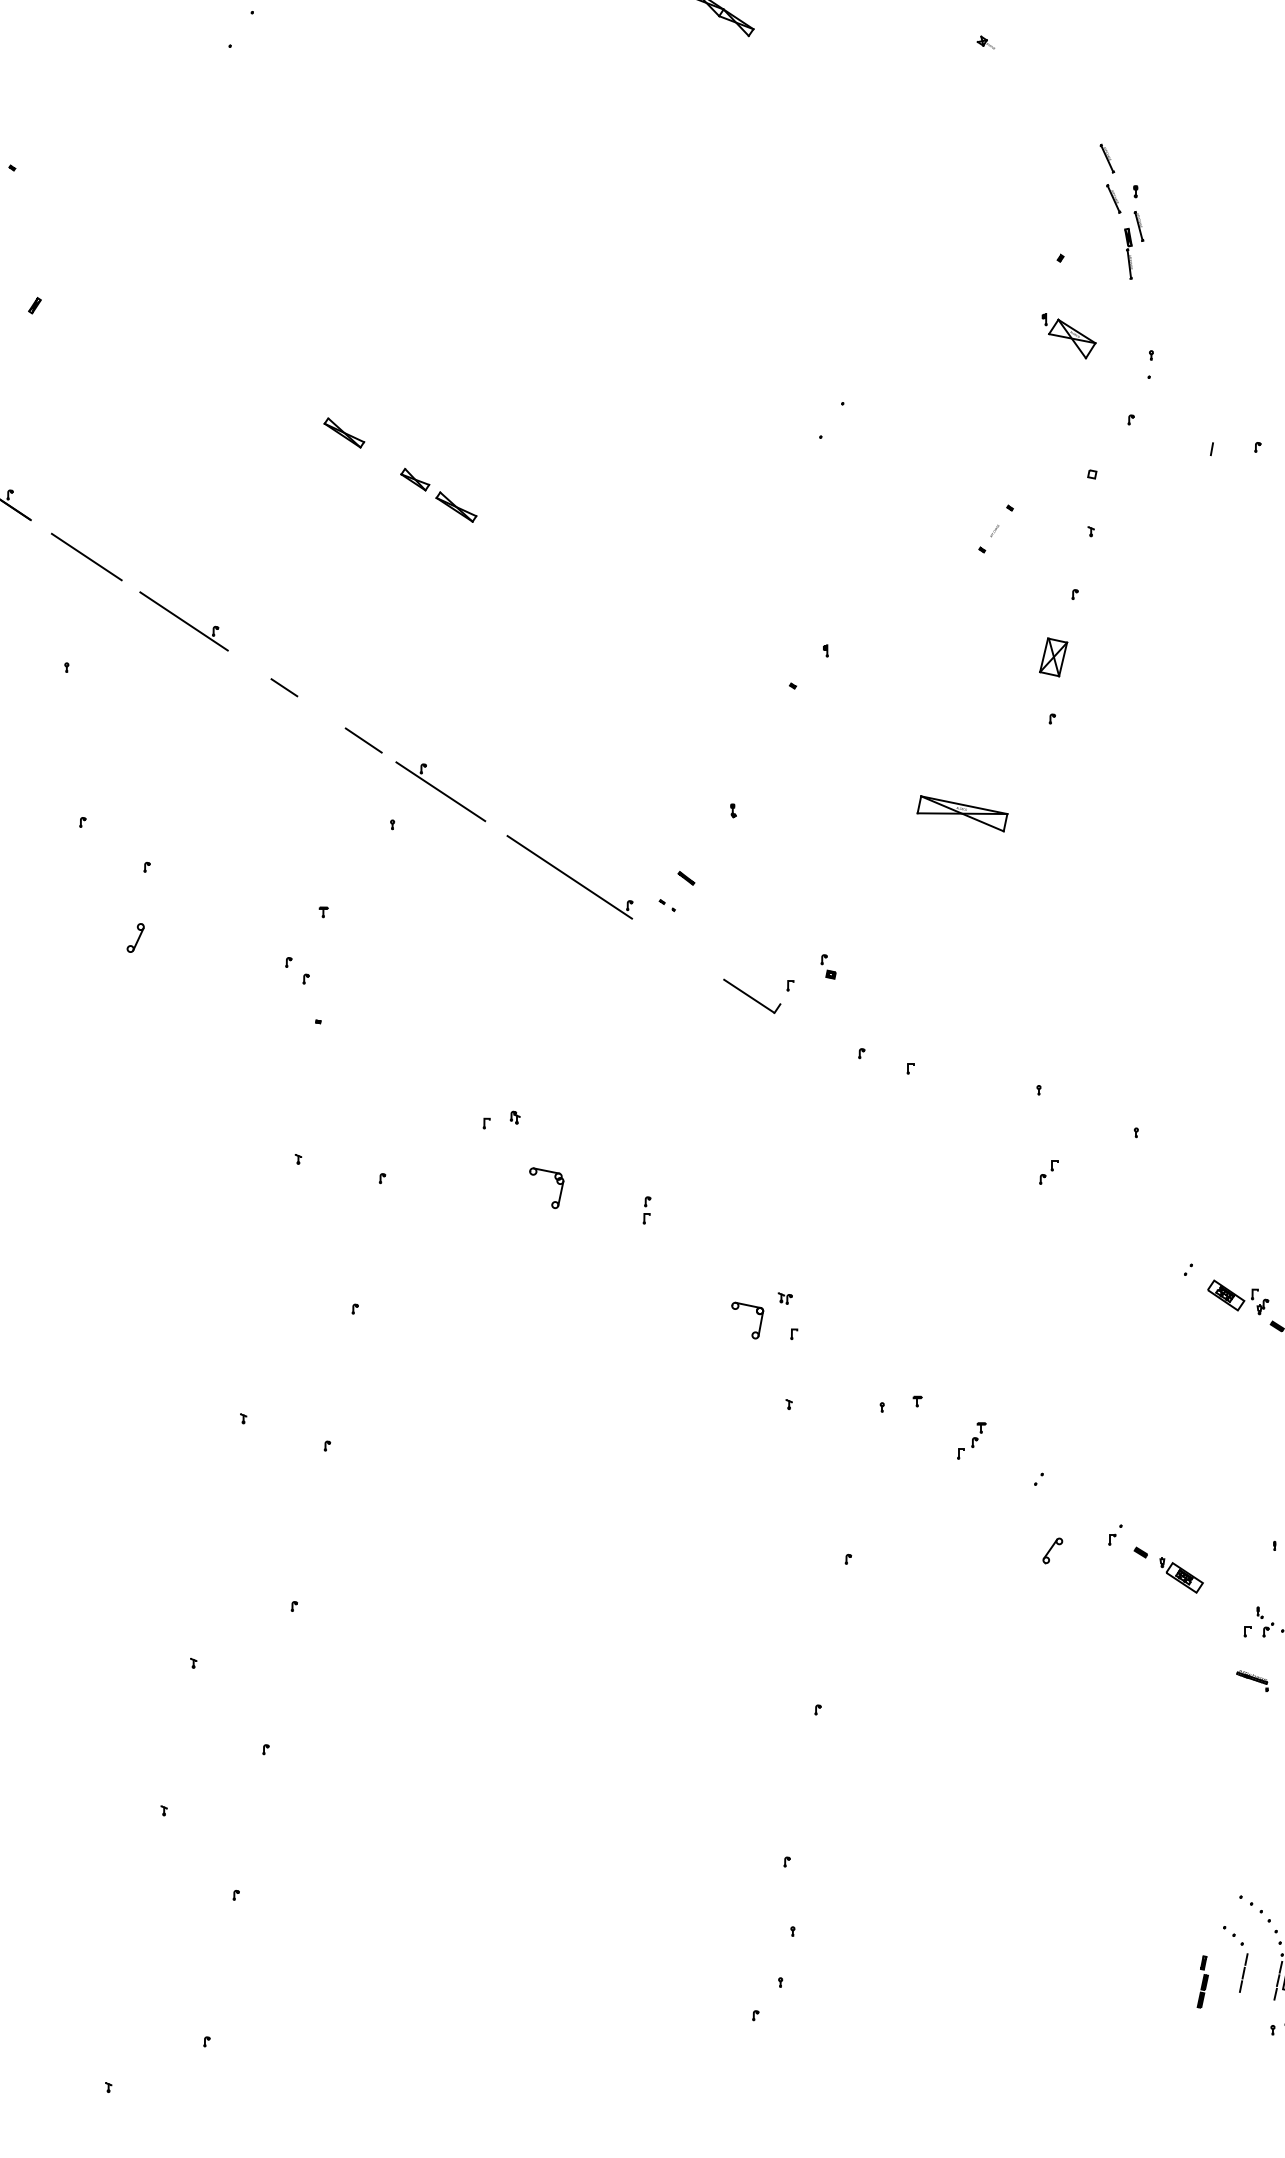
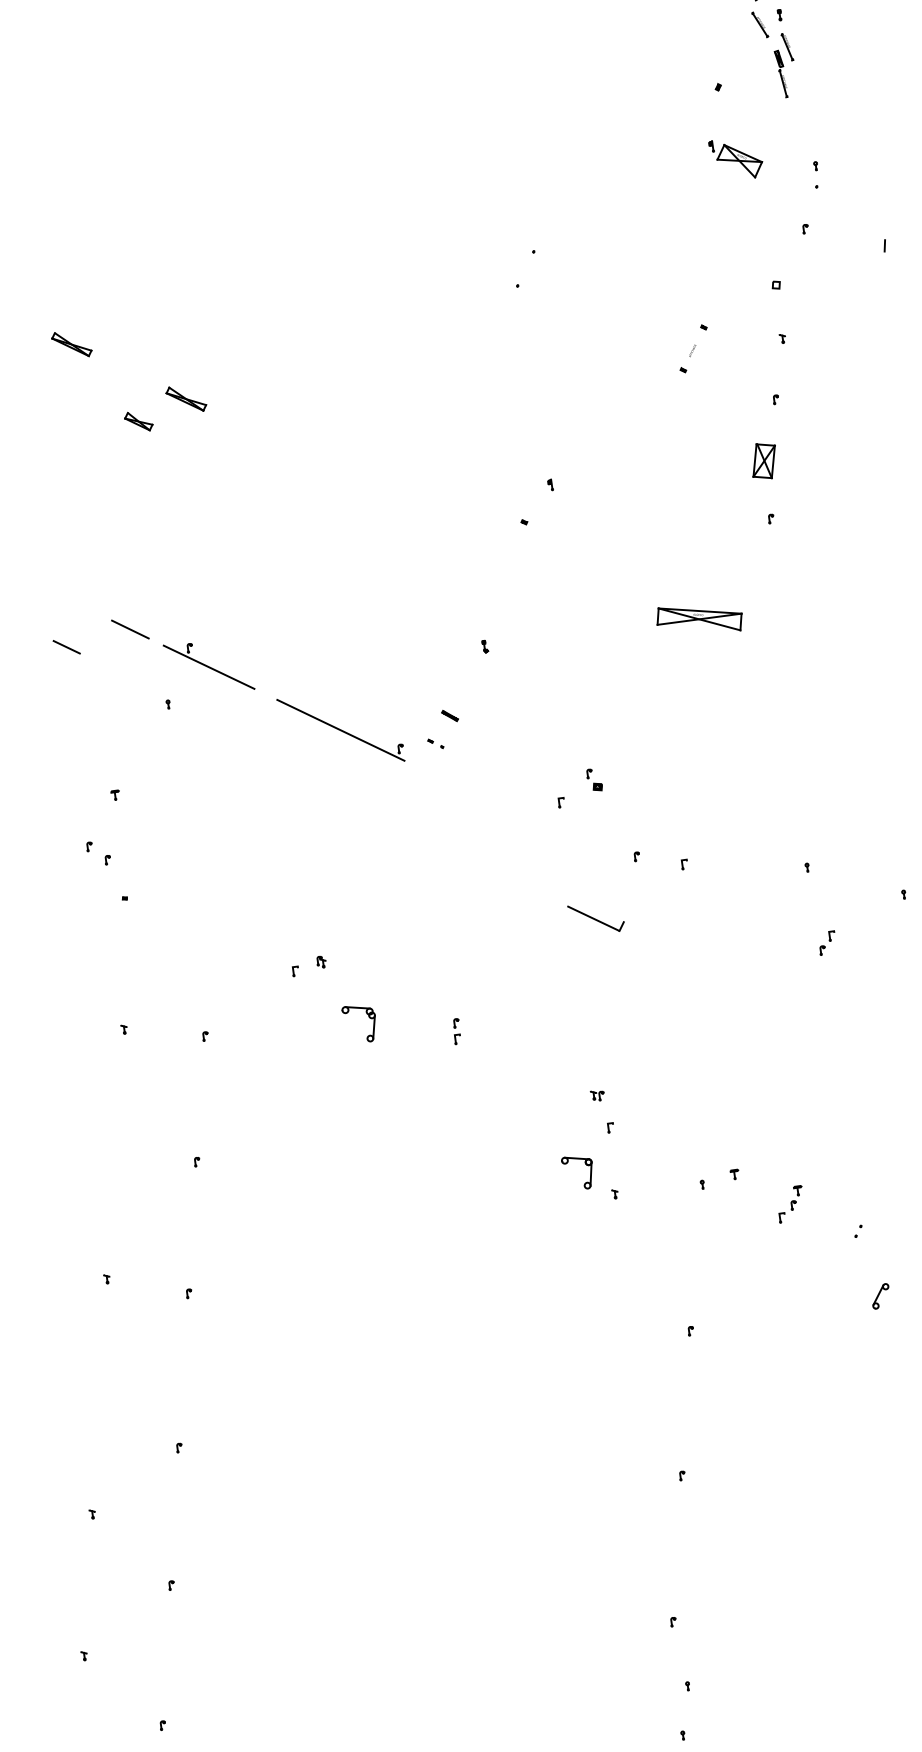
part: (415, 479) -> (139, 421), moved
line: (284, 687) -> (66, 647), moved
part: (752, 995) -> (596, 917), moved
part: (756, 1313) -> (585, 1165), moved

